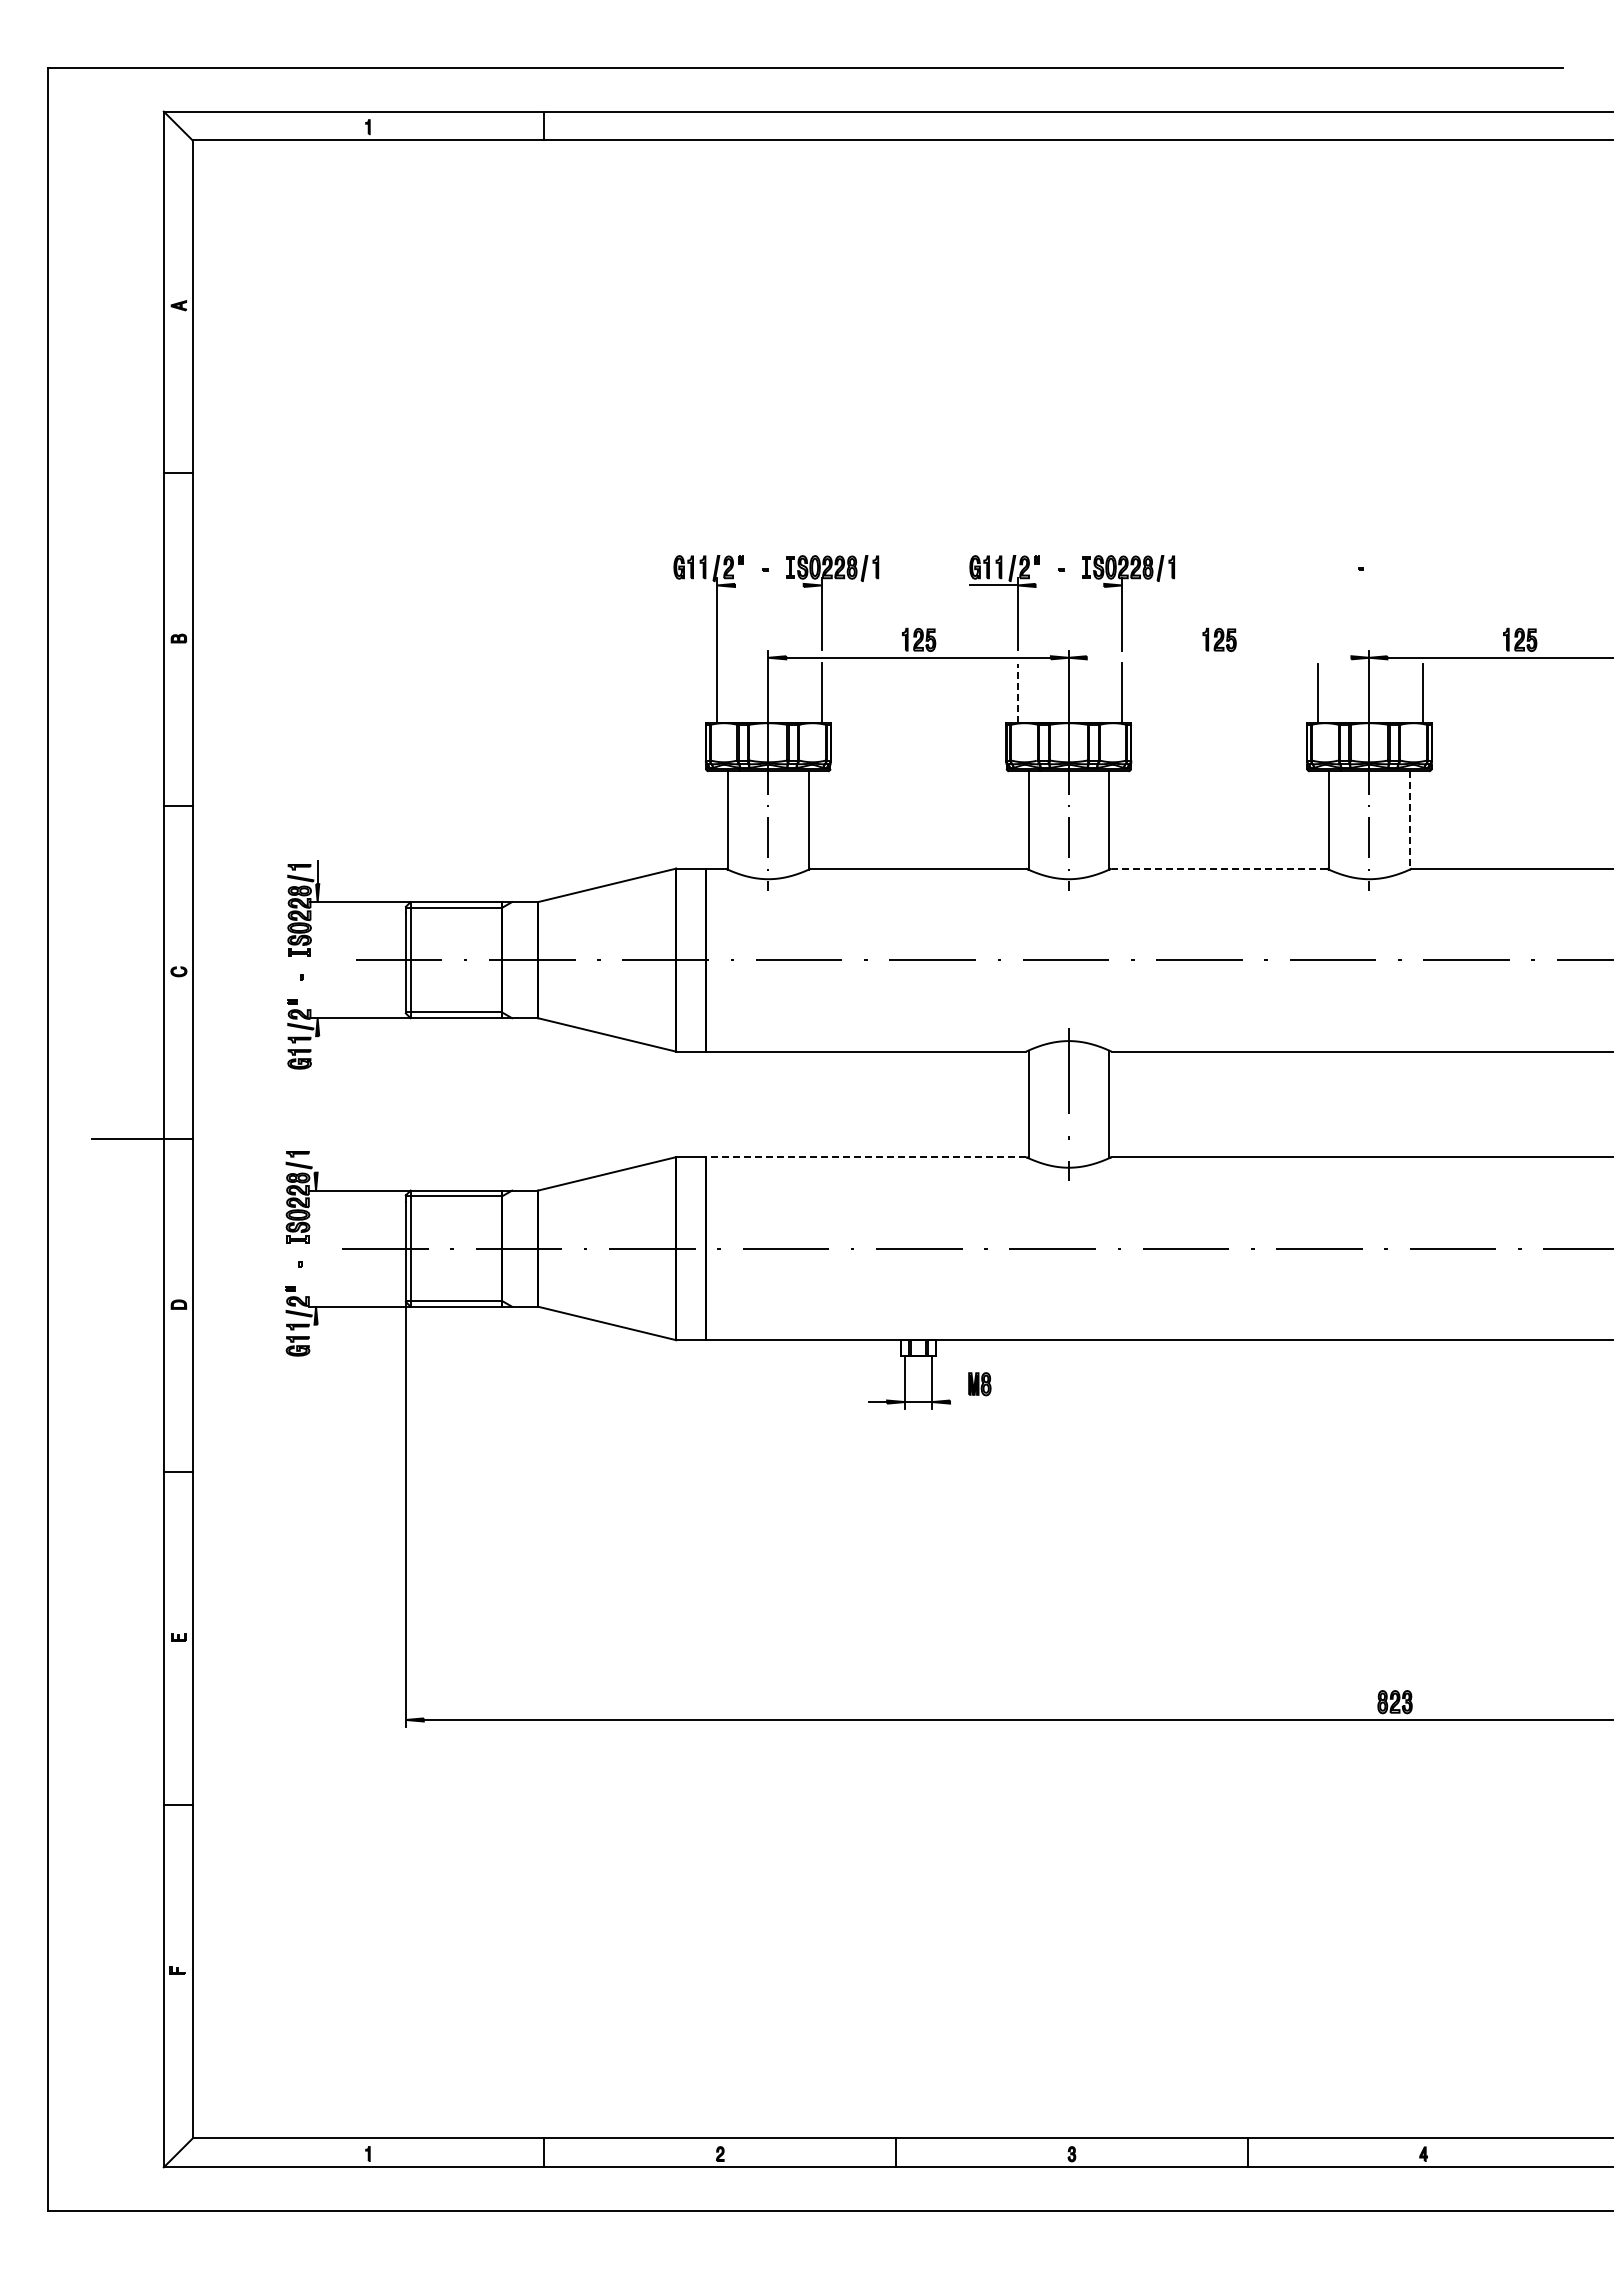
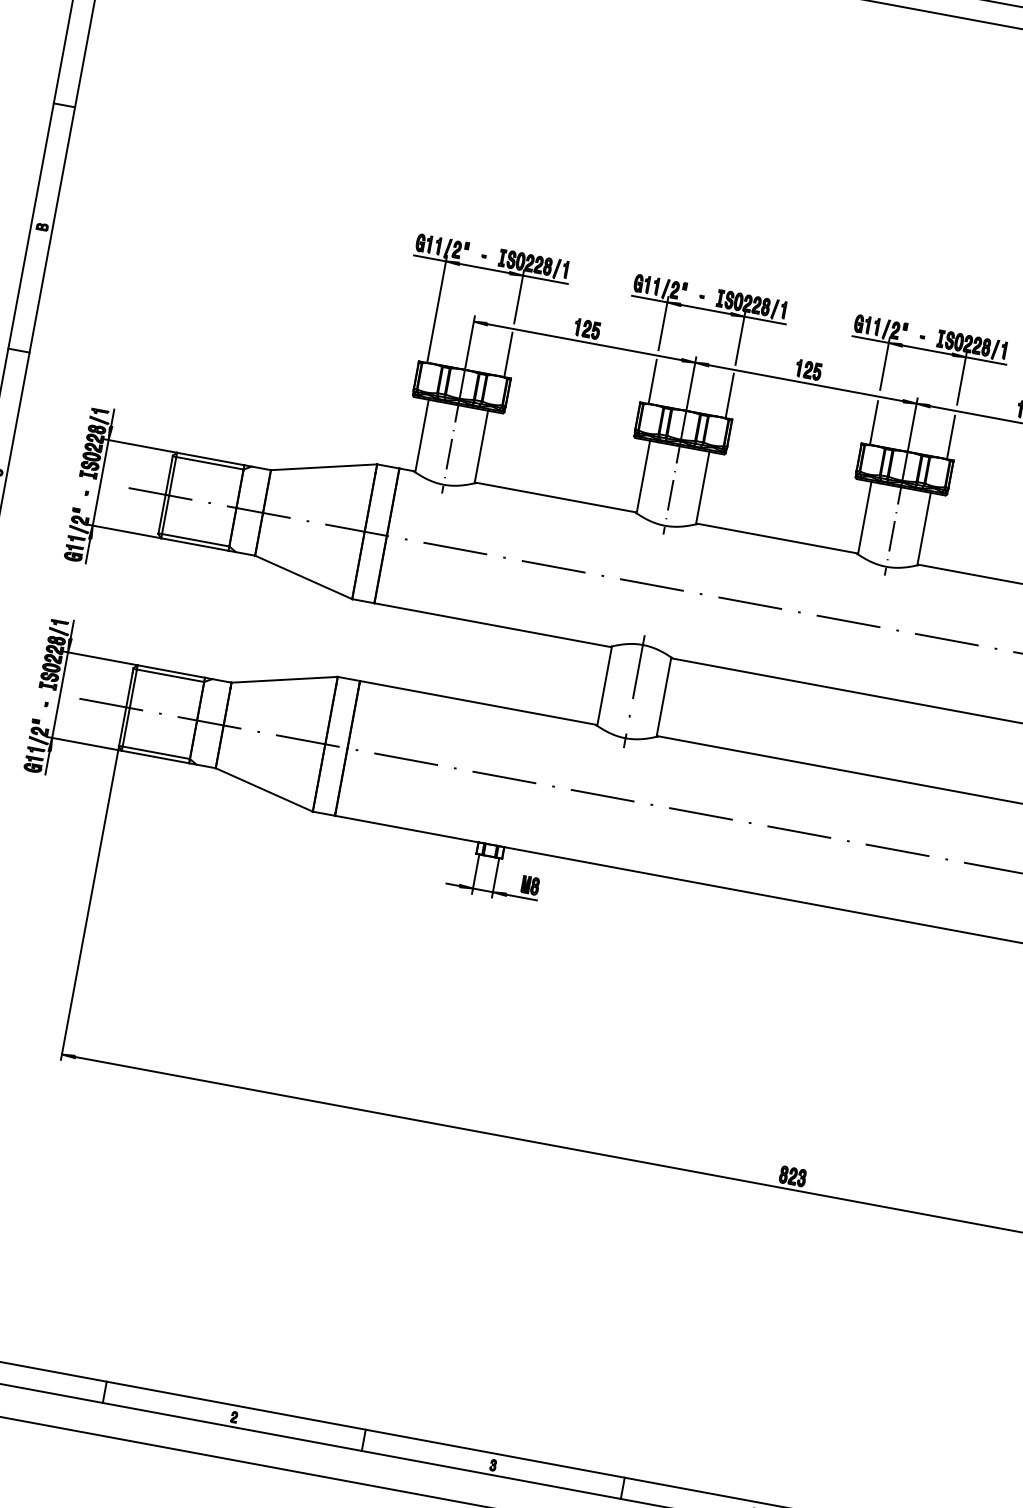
line: (695, 585) -> (430, 258), added
line: (769, 585) -> (484, 268), added
line: (851, 585) -> (545, 279), added
line: (1069, 585) -> (705, 309), added
line: (1150, 585) -> (765, 320), added
part: (1373, 585) -> (929, 351), added
line: (1218, 657) -> (805, 382), added
line: (1017, 693) -> (652, 381), dashed -> solid
line: (1409, 821) -> (923, 529), dashed -> solid
line: (1219, 868) -> (777, 538), dashed -> solid
line: (317, 960) -> (100, 483), added
line: (317, 1052) -> (87, 550), added
line: (866, 1157) -> (477, 703), dashed -> solid
line: (316, 1159) -> (72, 629), added
line: (316, 1248) -> (60, 695), added
line: (316, 1340) -> (47, 762), added
line: (970, 1402) -> (521, 897), added

